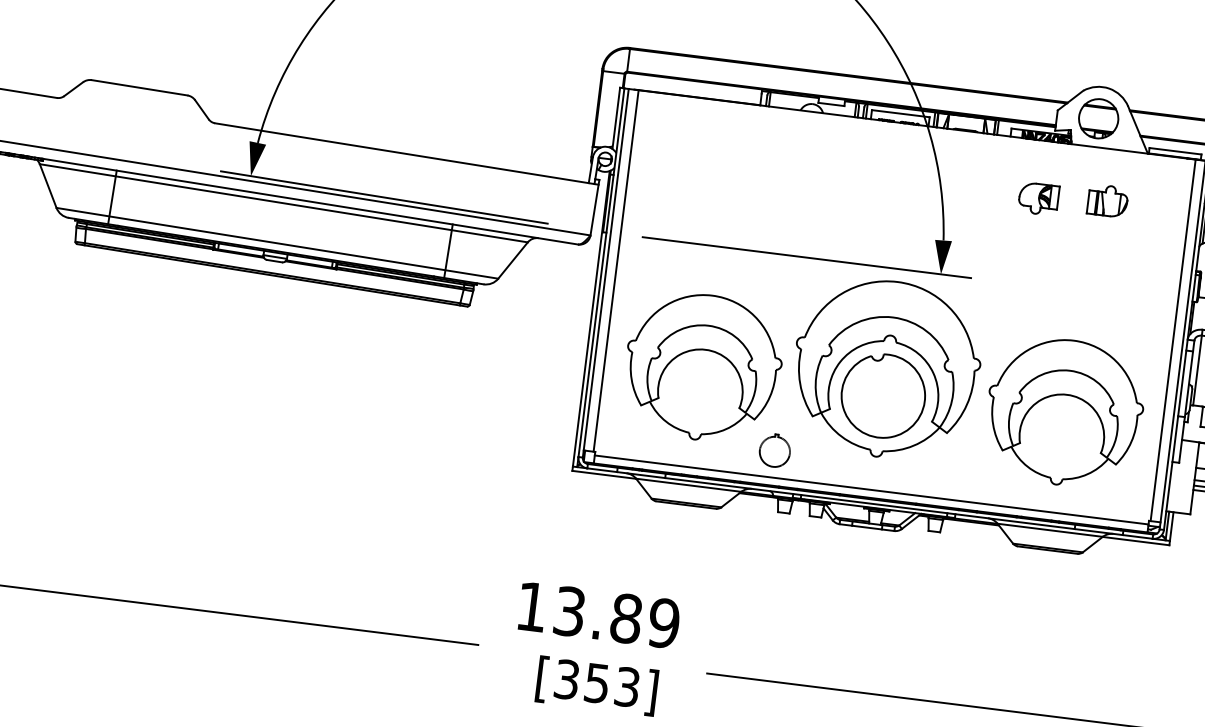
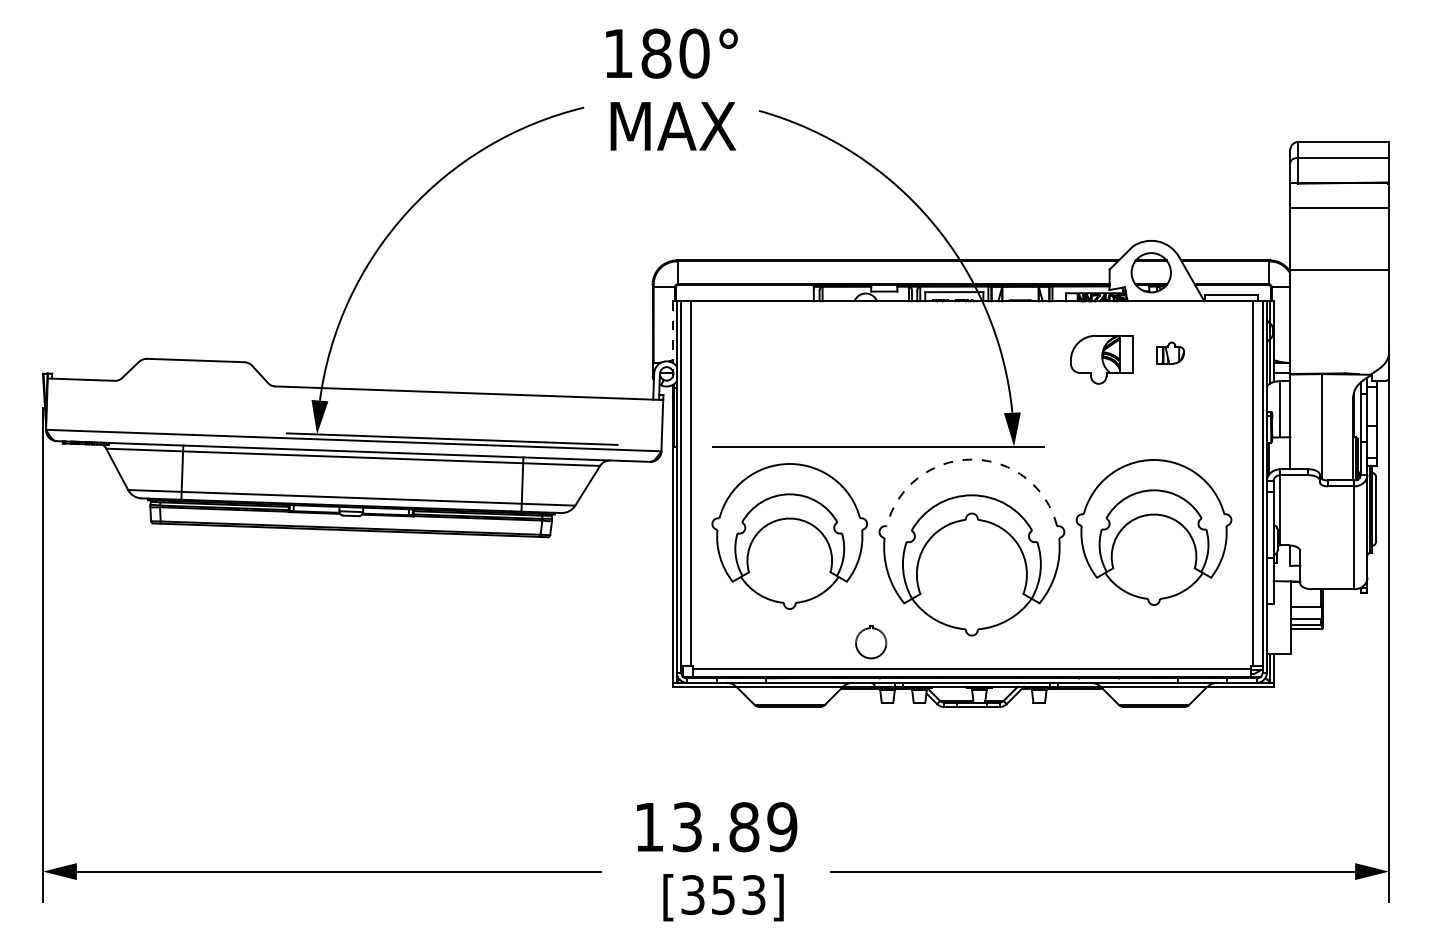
line: (616, 117) -> (672, 331), solid -> dashed
part: (1038, 198) -> (1101, 359), size x1.6
part: (1107, 200) -> (1170, 352), size x0.7
arc: (897, 281) -> (971, 459), solid -> dashed
part: (703, 367) -> (789, 536), moved
part: (882, 396) -> (971, 574), removed
part: (1064, 412) -> (1153, 532), moved

